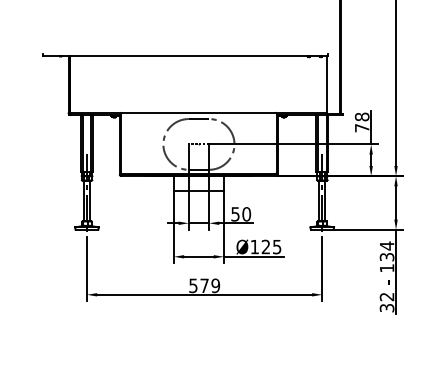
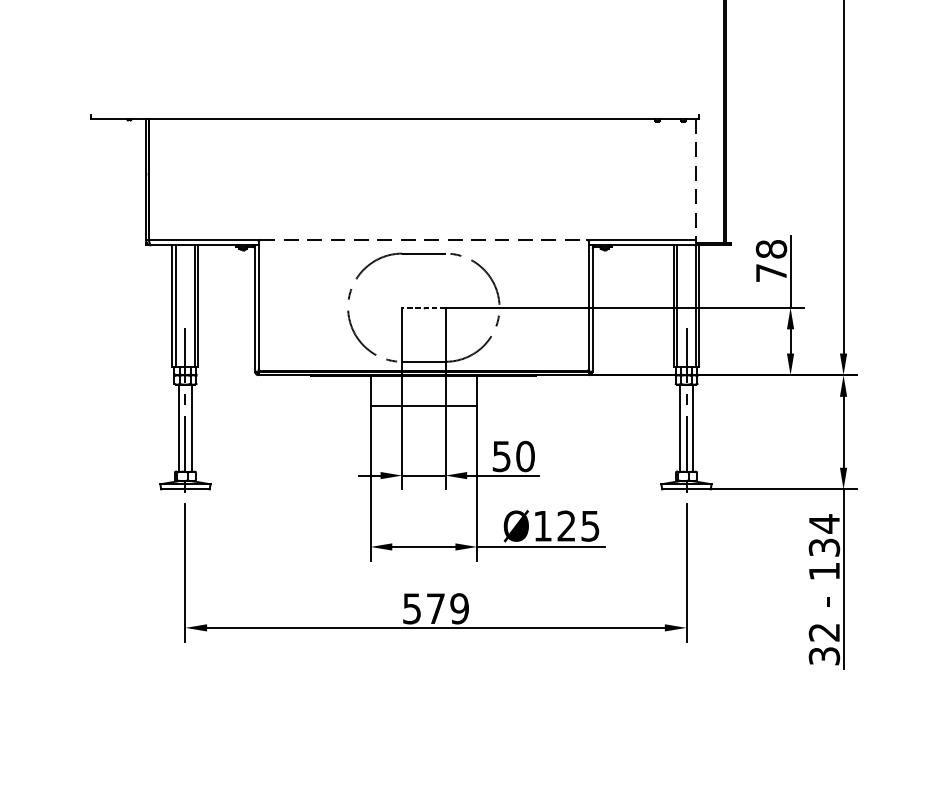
line: (326, 84) -> (695, 180), solid -> dashed
line: (198, 112) -> (422, 239), solid -> dashed

